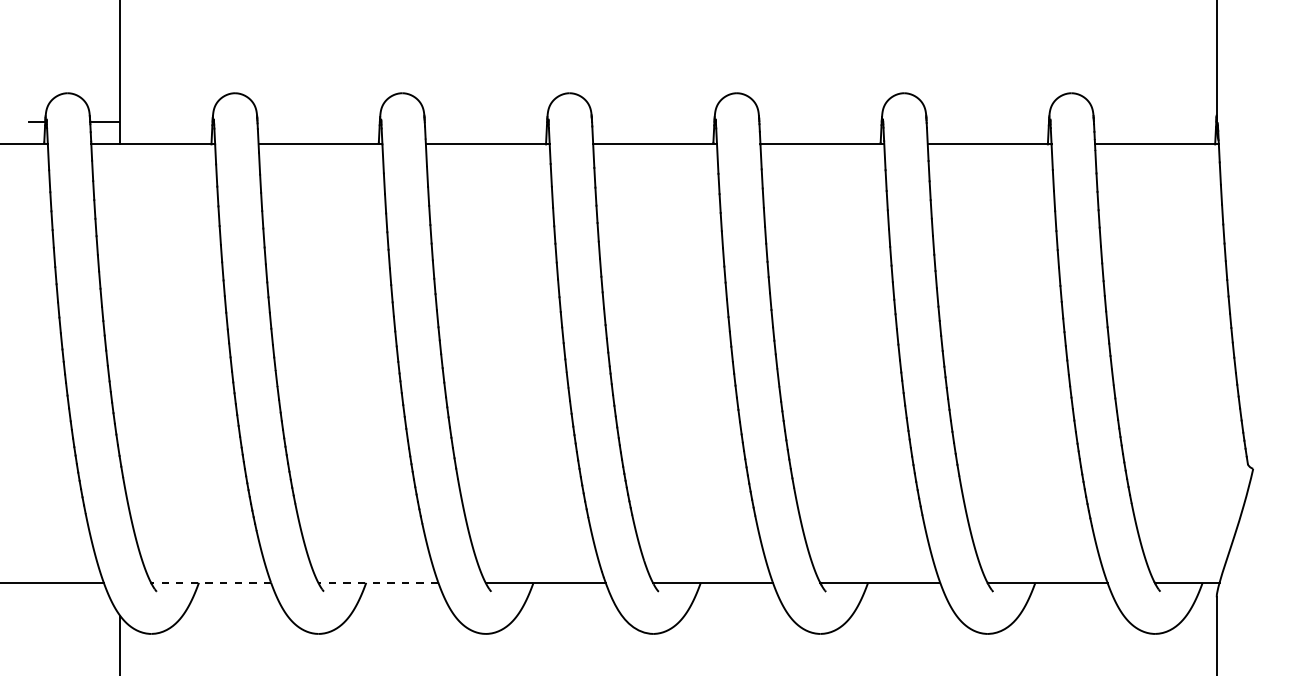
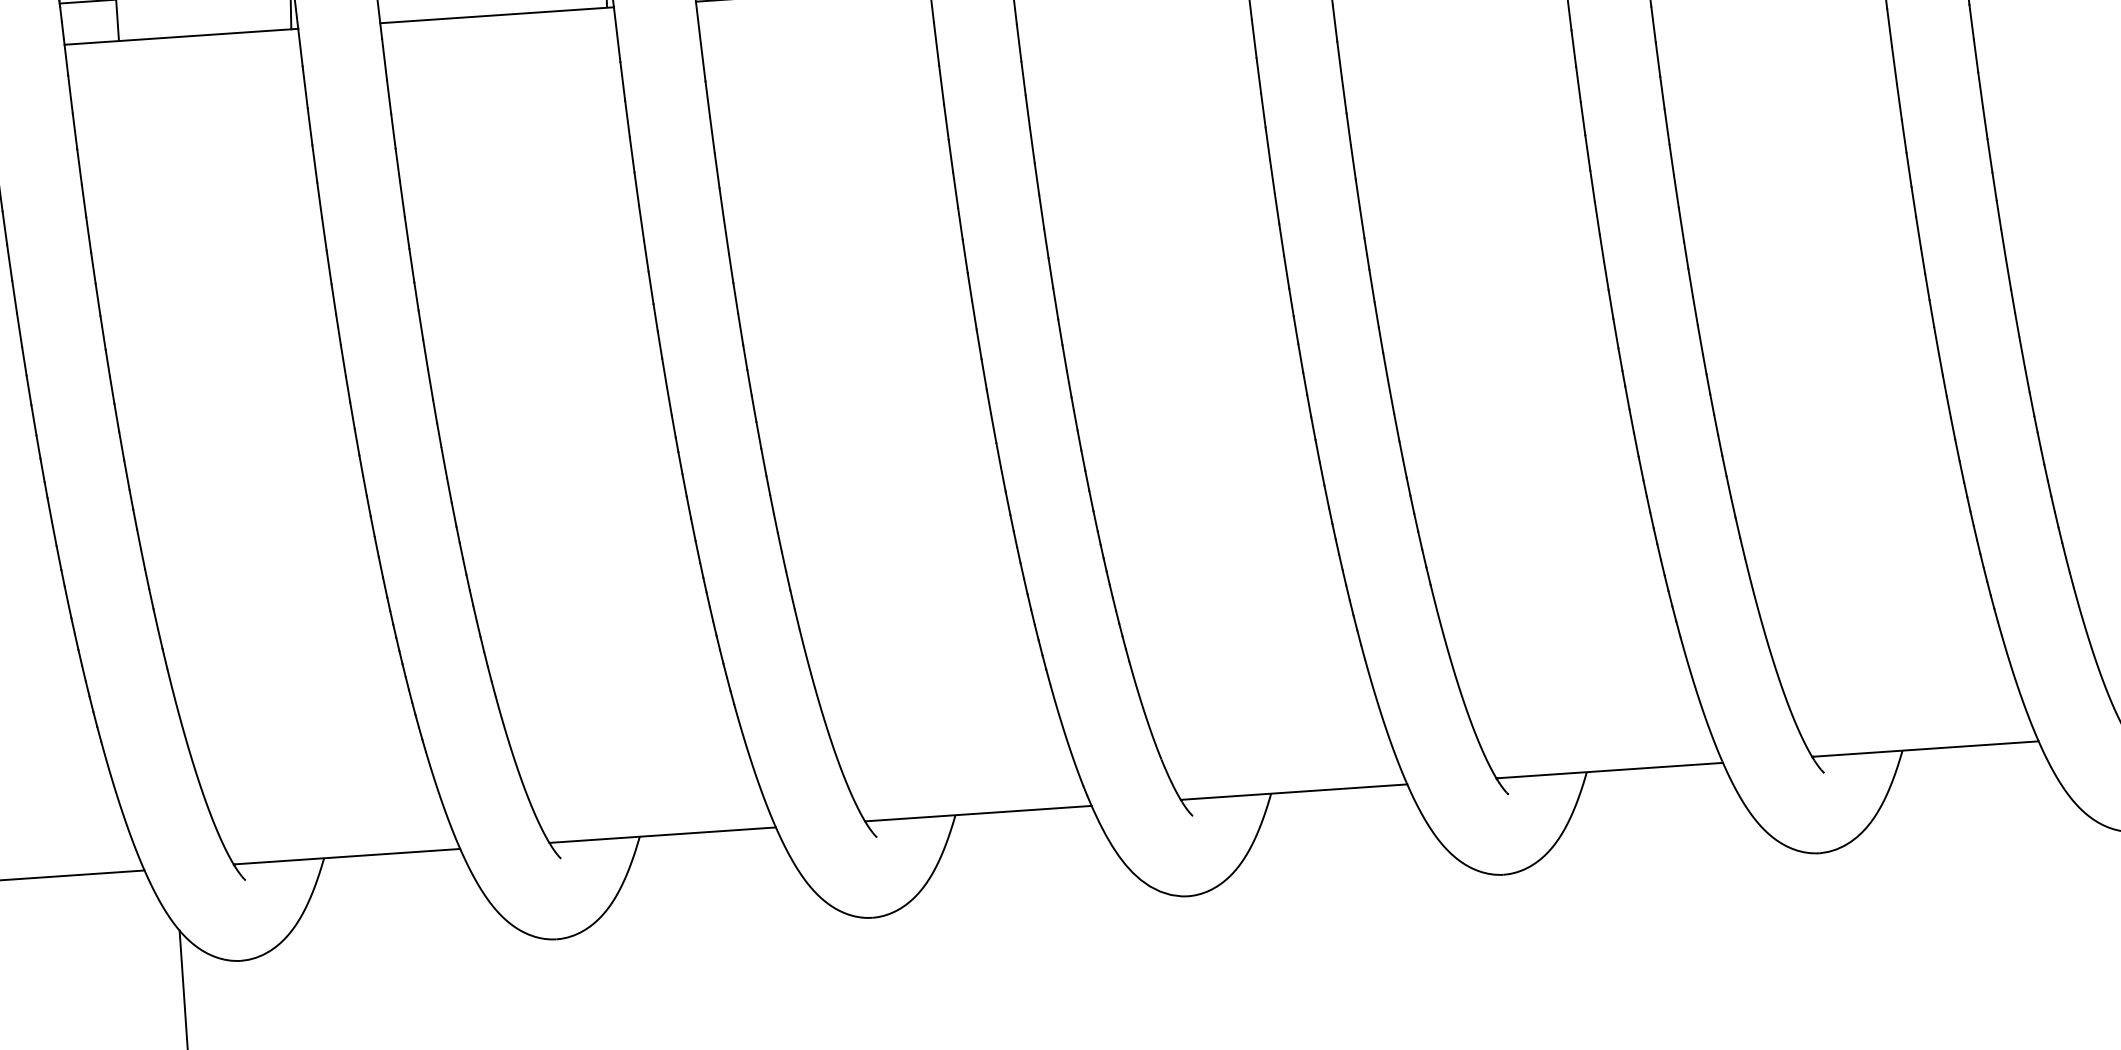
line: (210, 582) -> (345, 856), dashed -> solid
line: (377, 582) -> (660, 834), dashed -> solid

